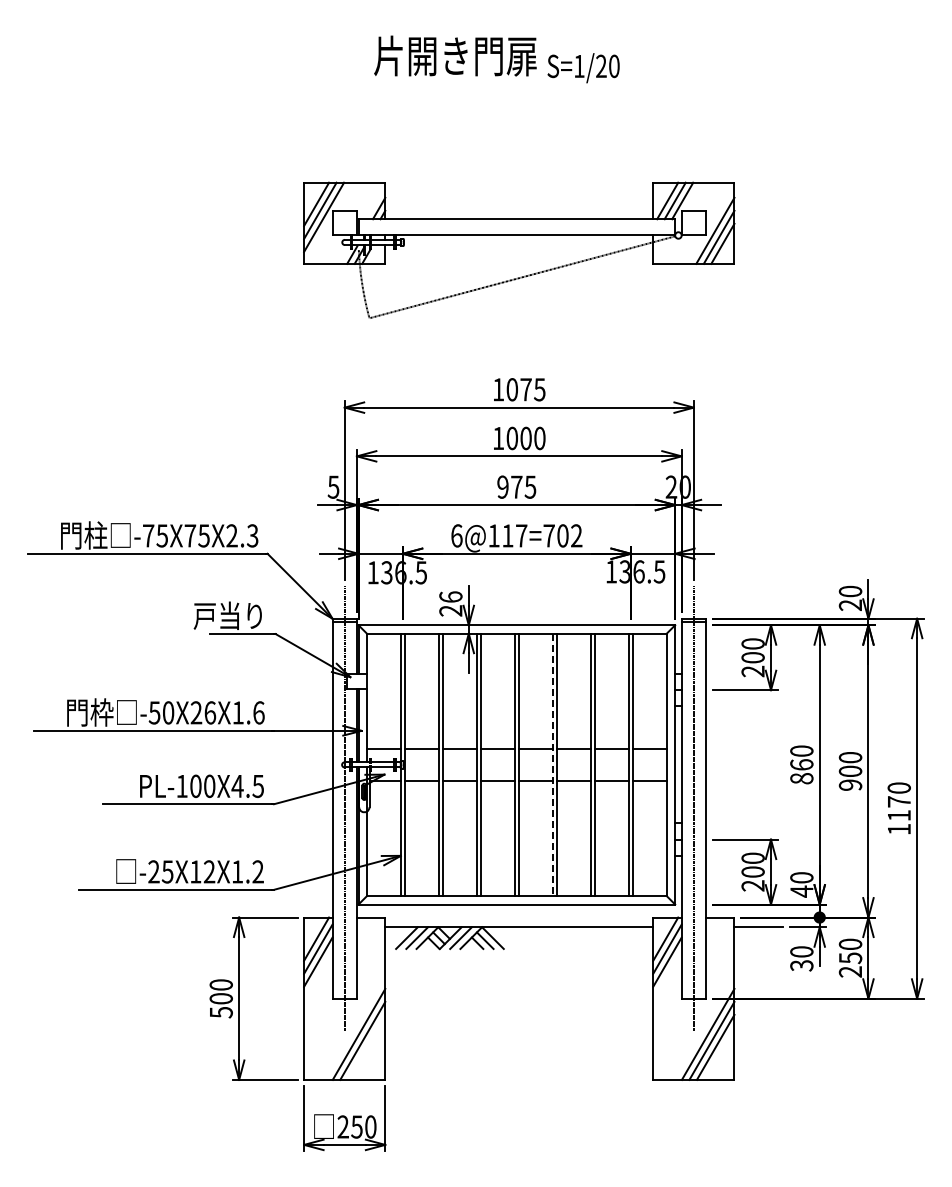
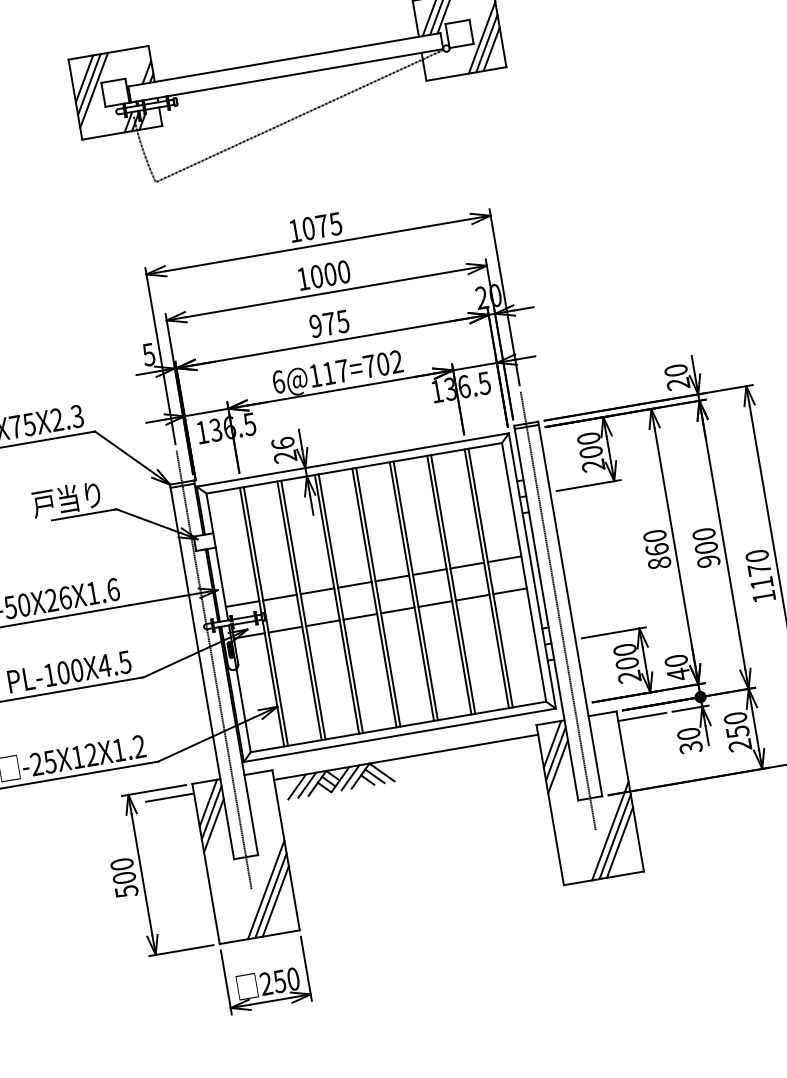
line: (552, 765) -> (411, 592), dashed -> solid
line: (279, 927) -> (169, 797), added
line: (366, 1046) -> (275, 900), added

